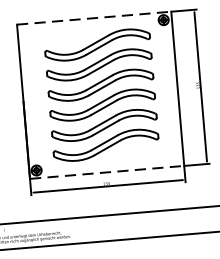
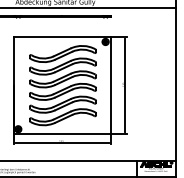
line: (94, 18) -> (62, 37), dashed -> solid
line: (107, 172) -> (62, 134), dashed -> solid

